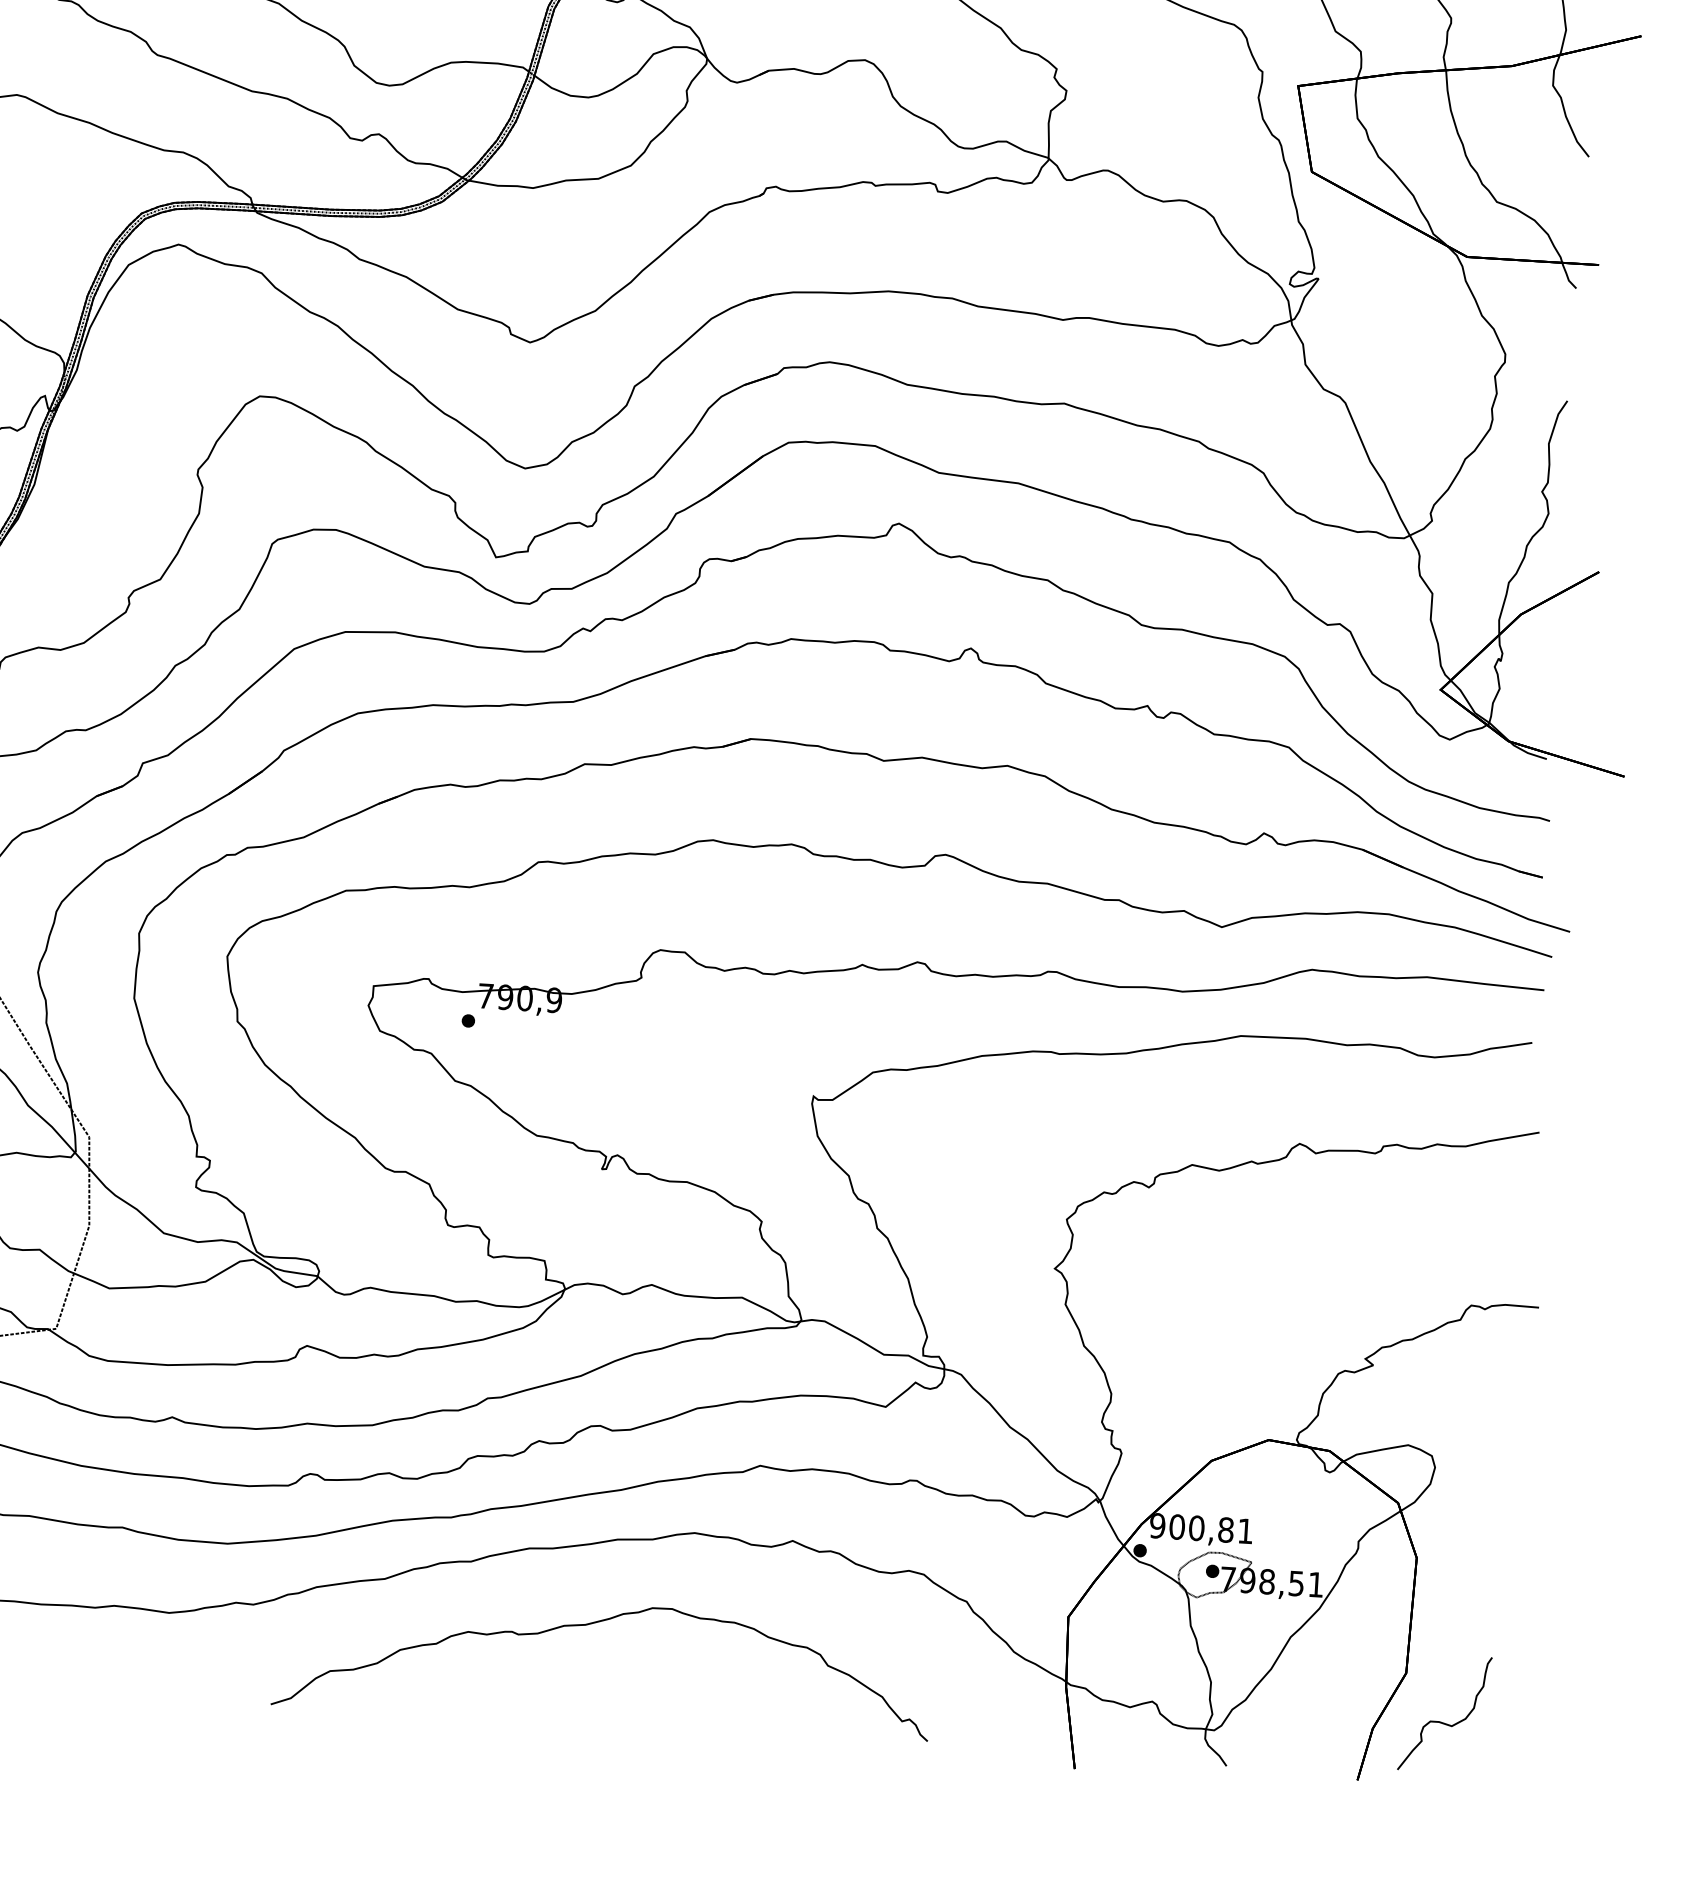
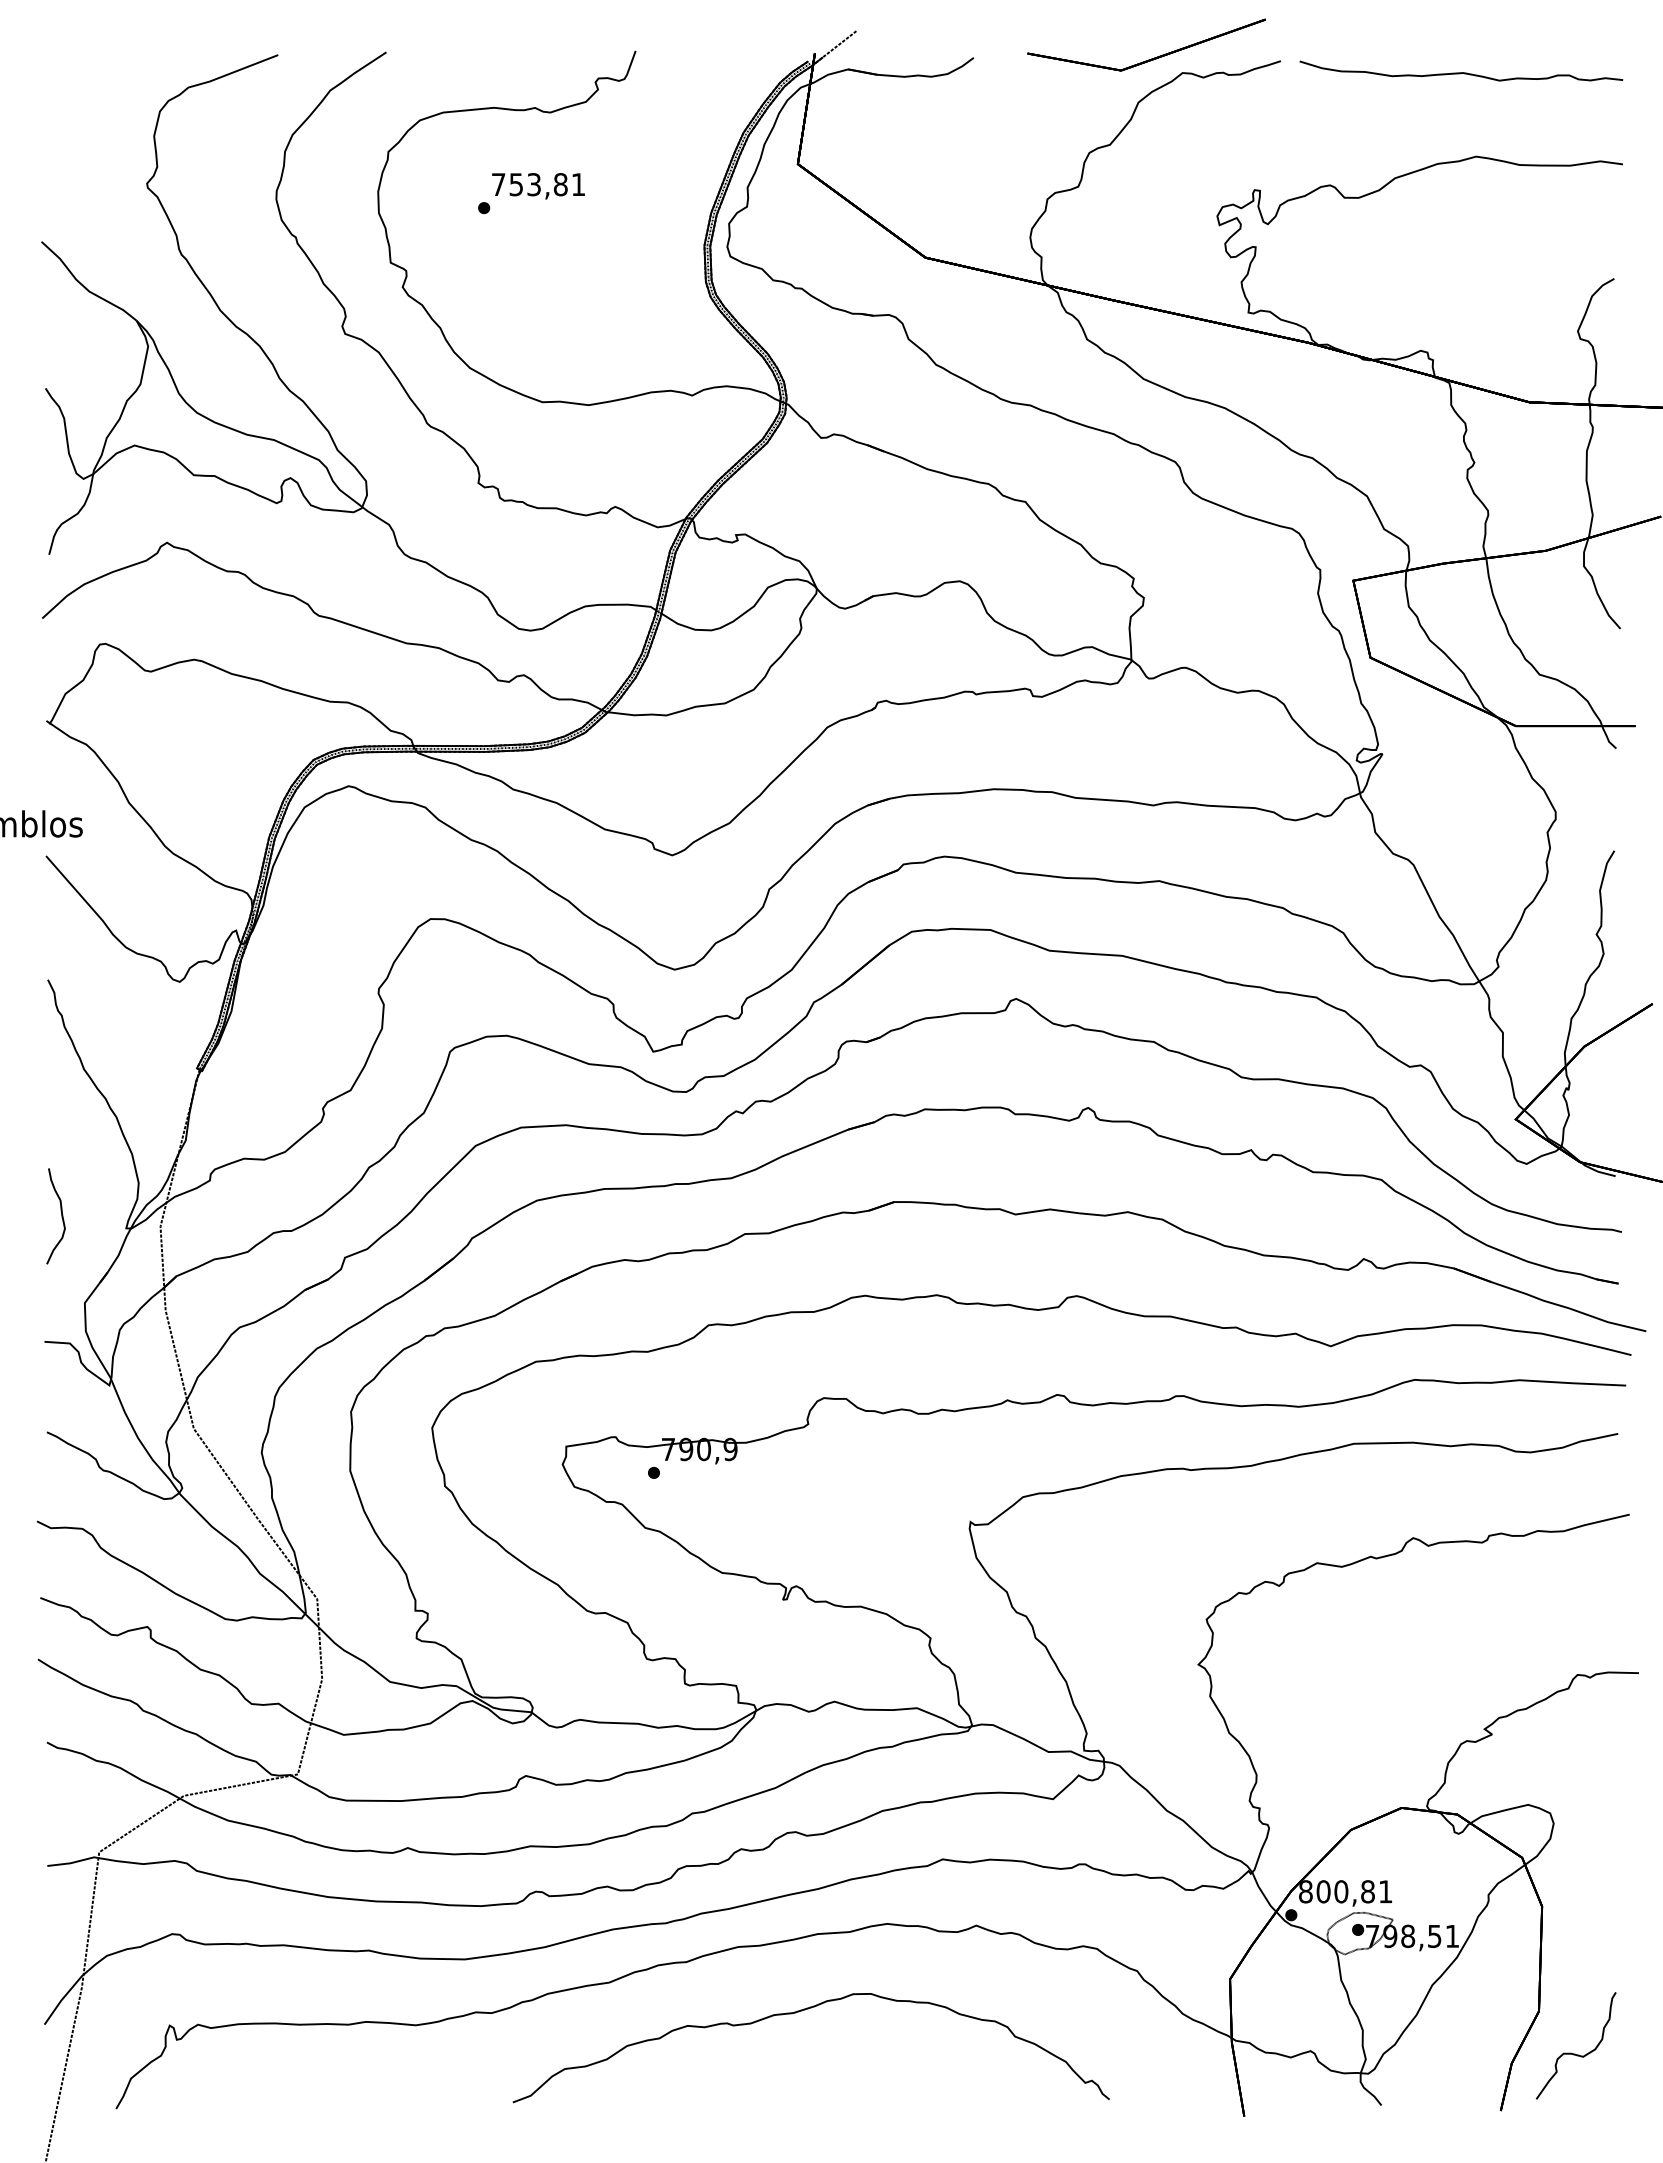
text: (1157, 1525) -> (1305, 1891), 900,81 -> 800,81

